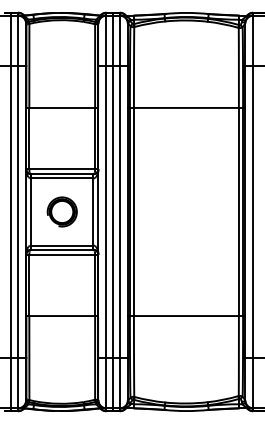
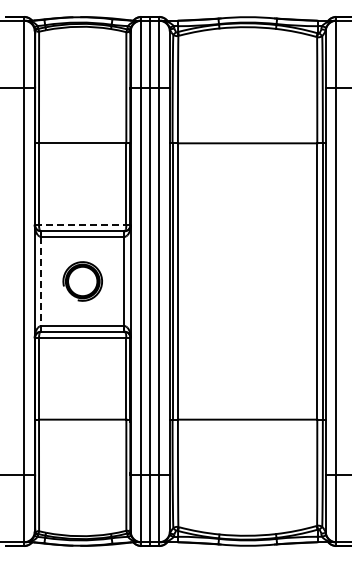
line: (62, 169) -> (82, 224), solid -> dashed
line: (11, 212) -> (15, 281), removed
line: (31, 212) -> (41, 281), solid -> dashed

